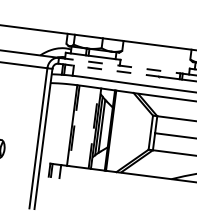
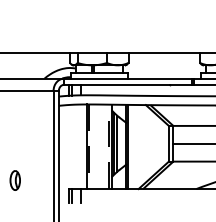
line: (119, 65) -> (127, 78), dashed -> solid
line: (109, 69) -> (117, 84), dashed -> solid

